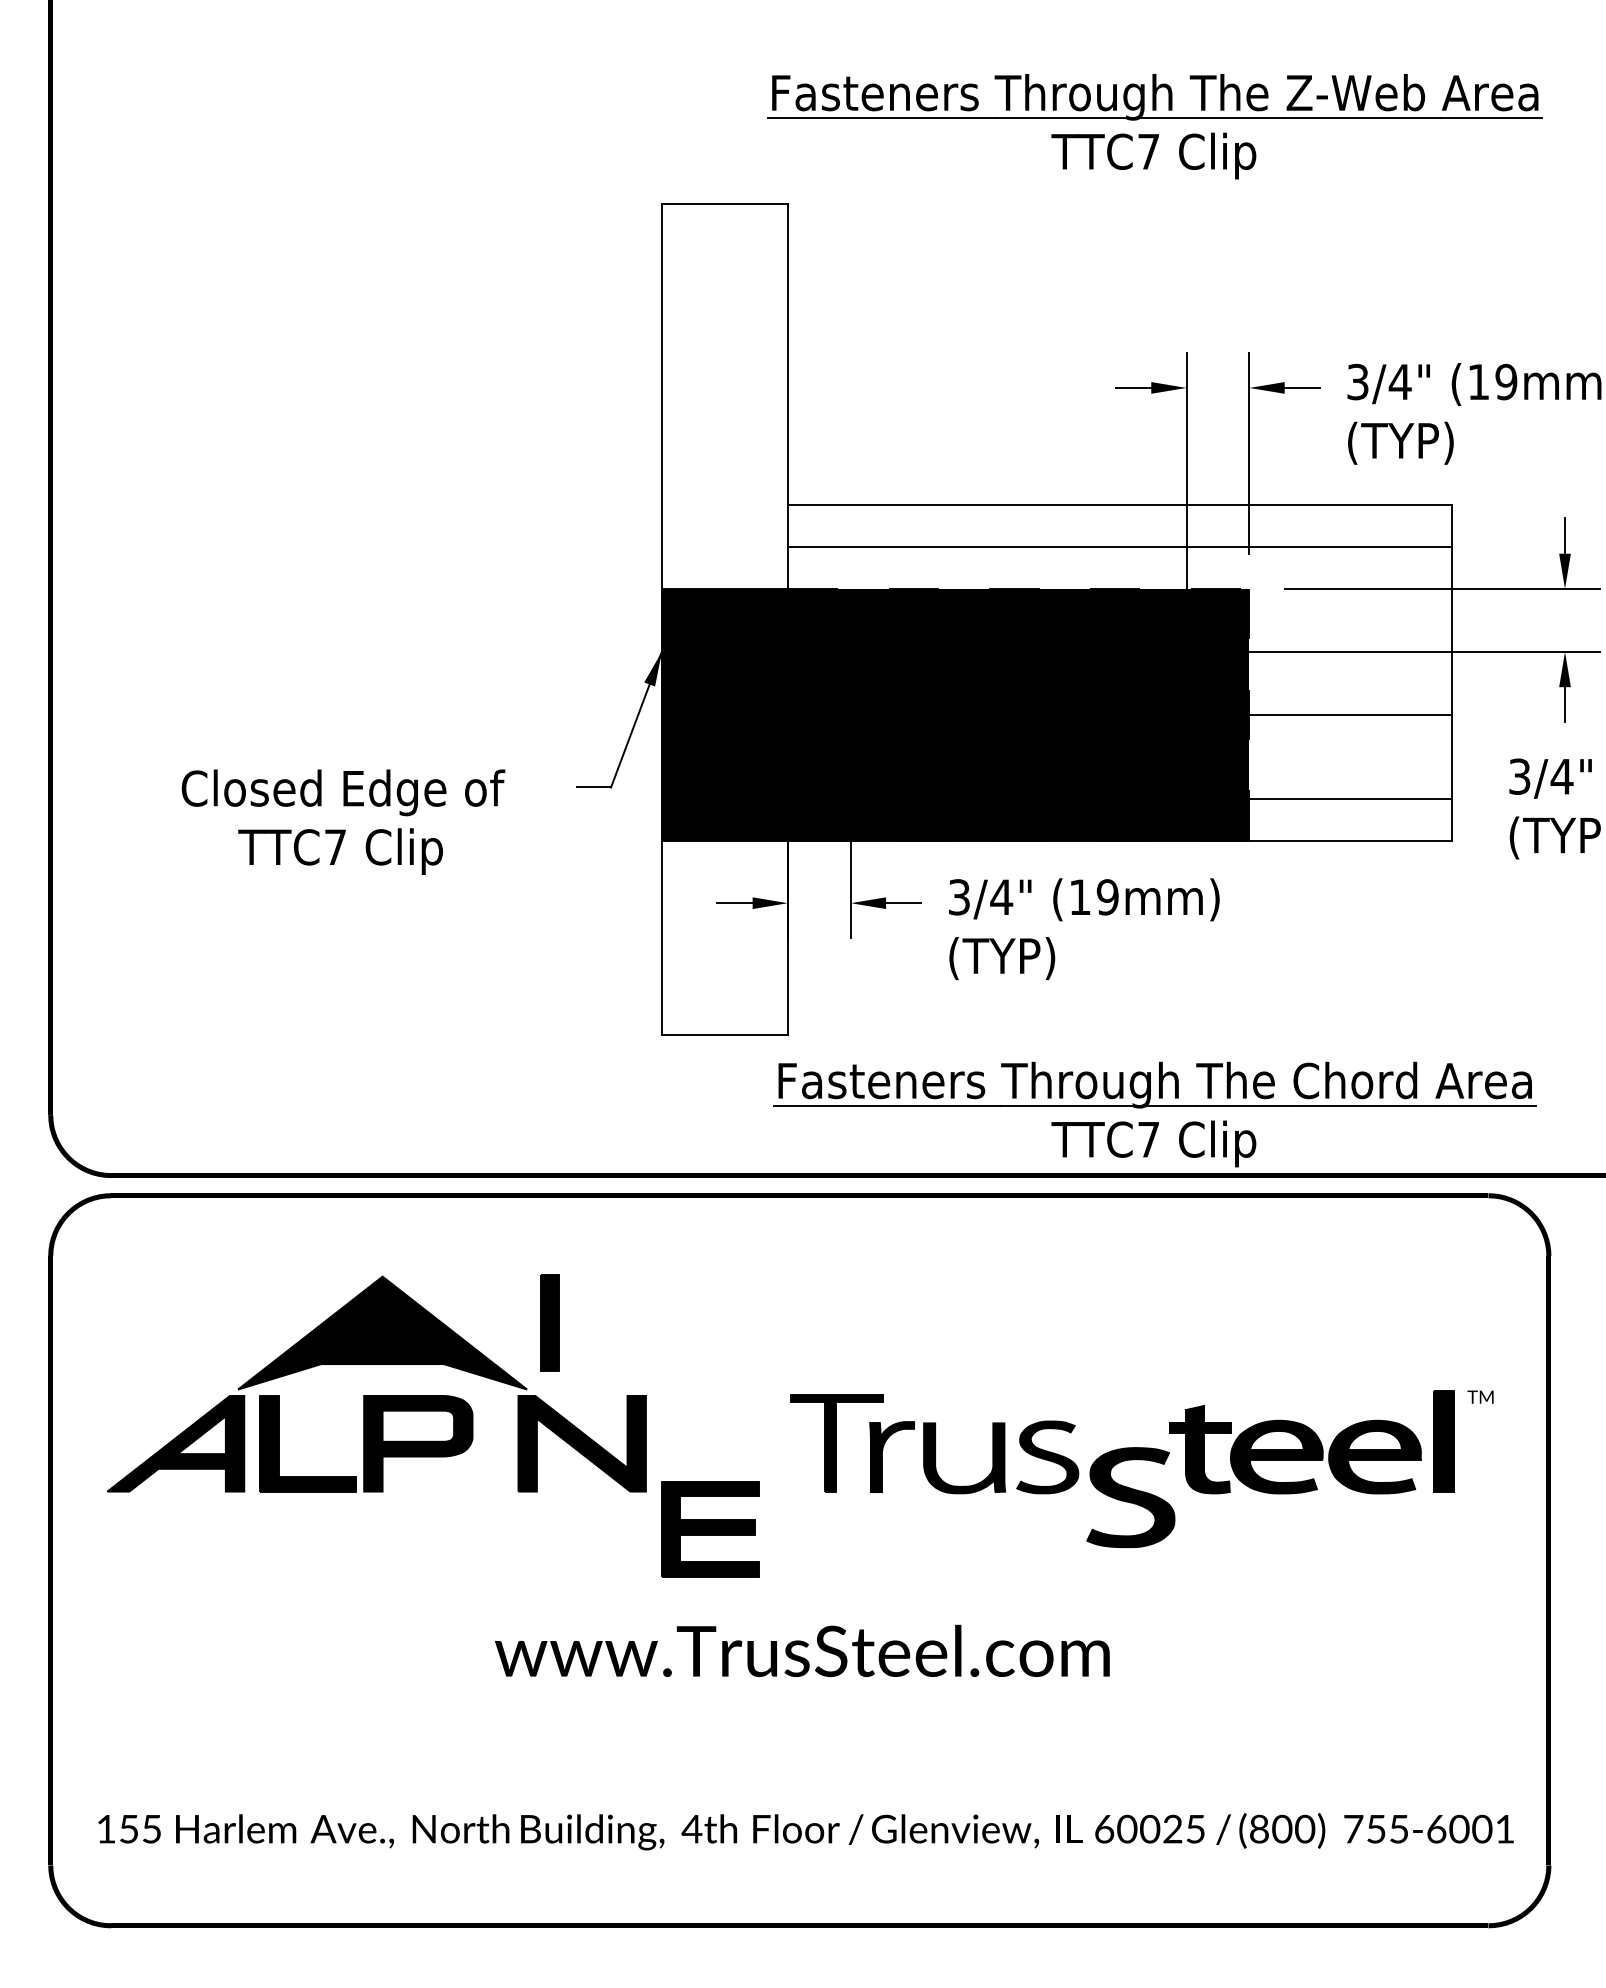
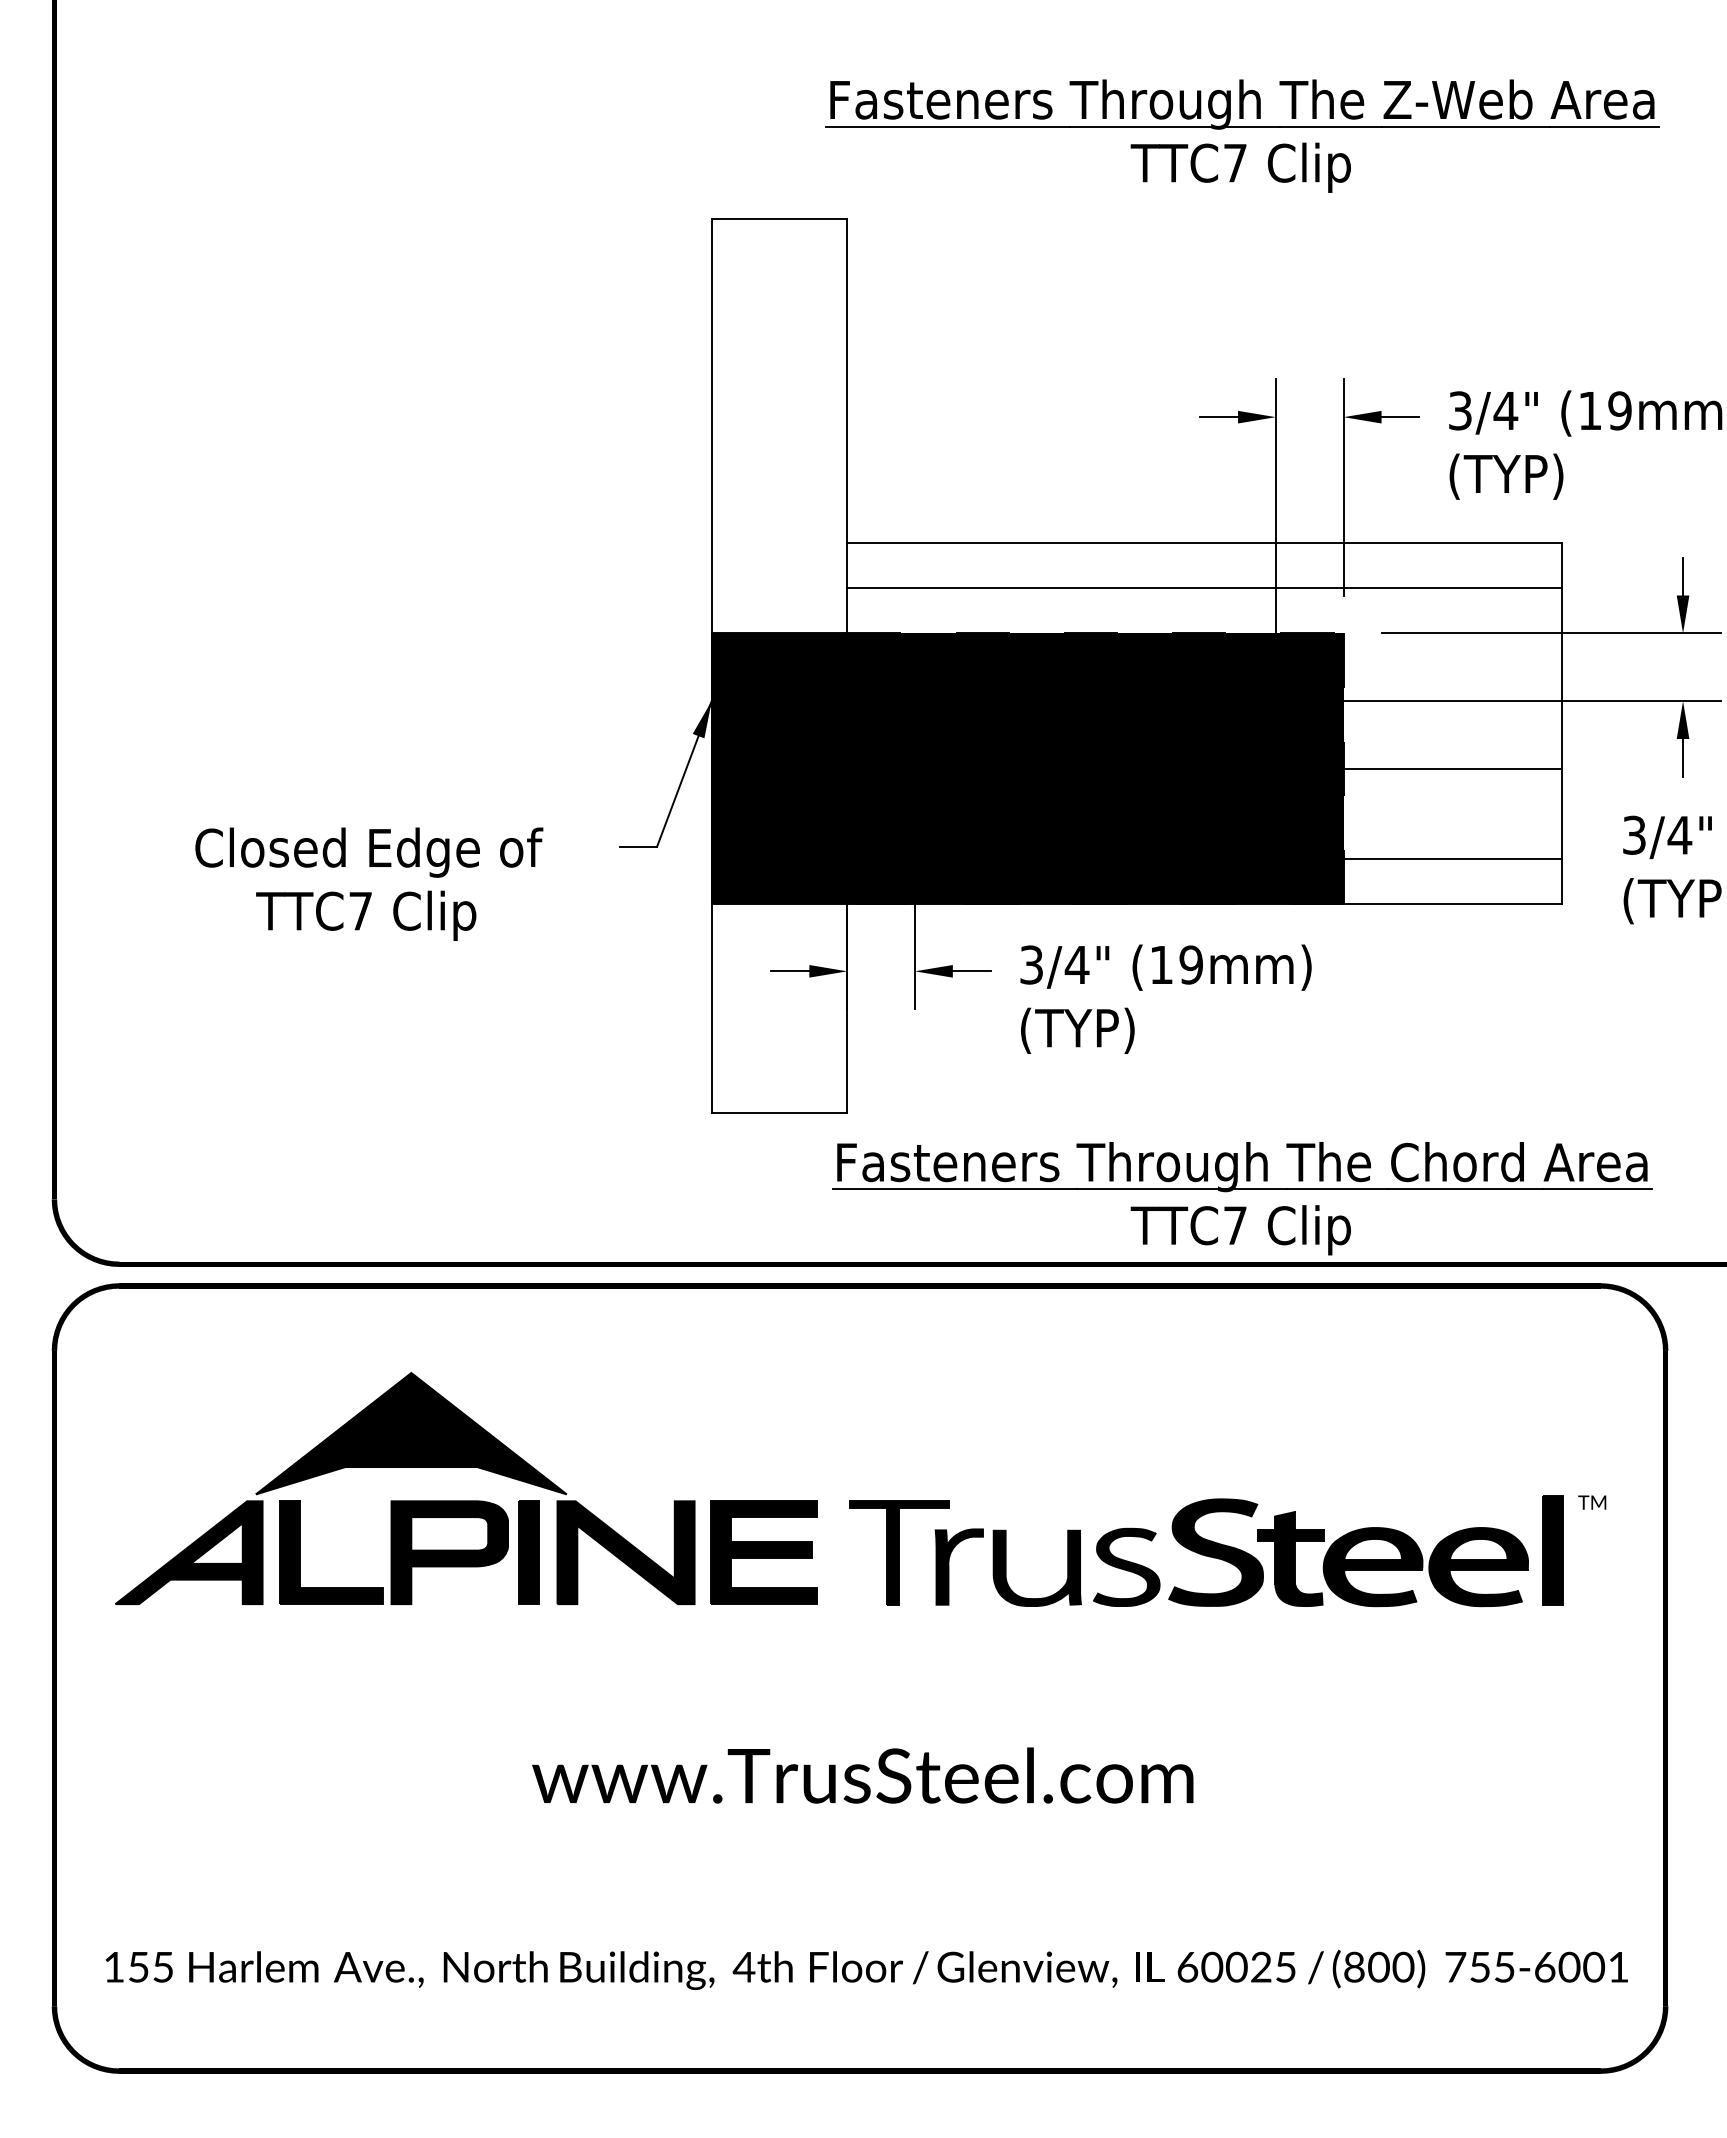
part: (549, 1322) -> (528, 1552), moved
part: (1130, 1497) -> (1215, 1552), moved
part: (710, 1529) -> (763, 1552), moved

